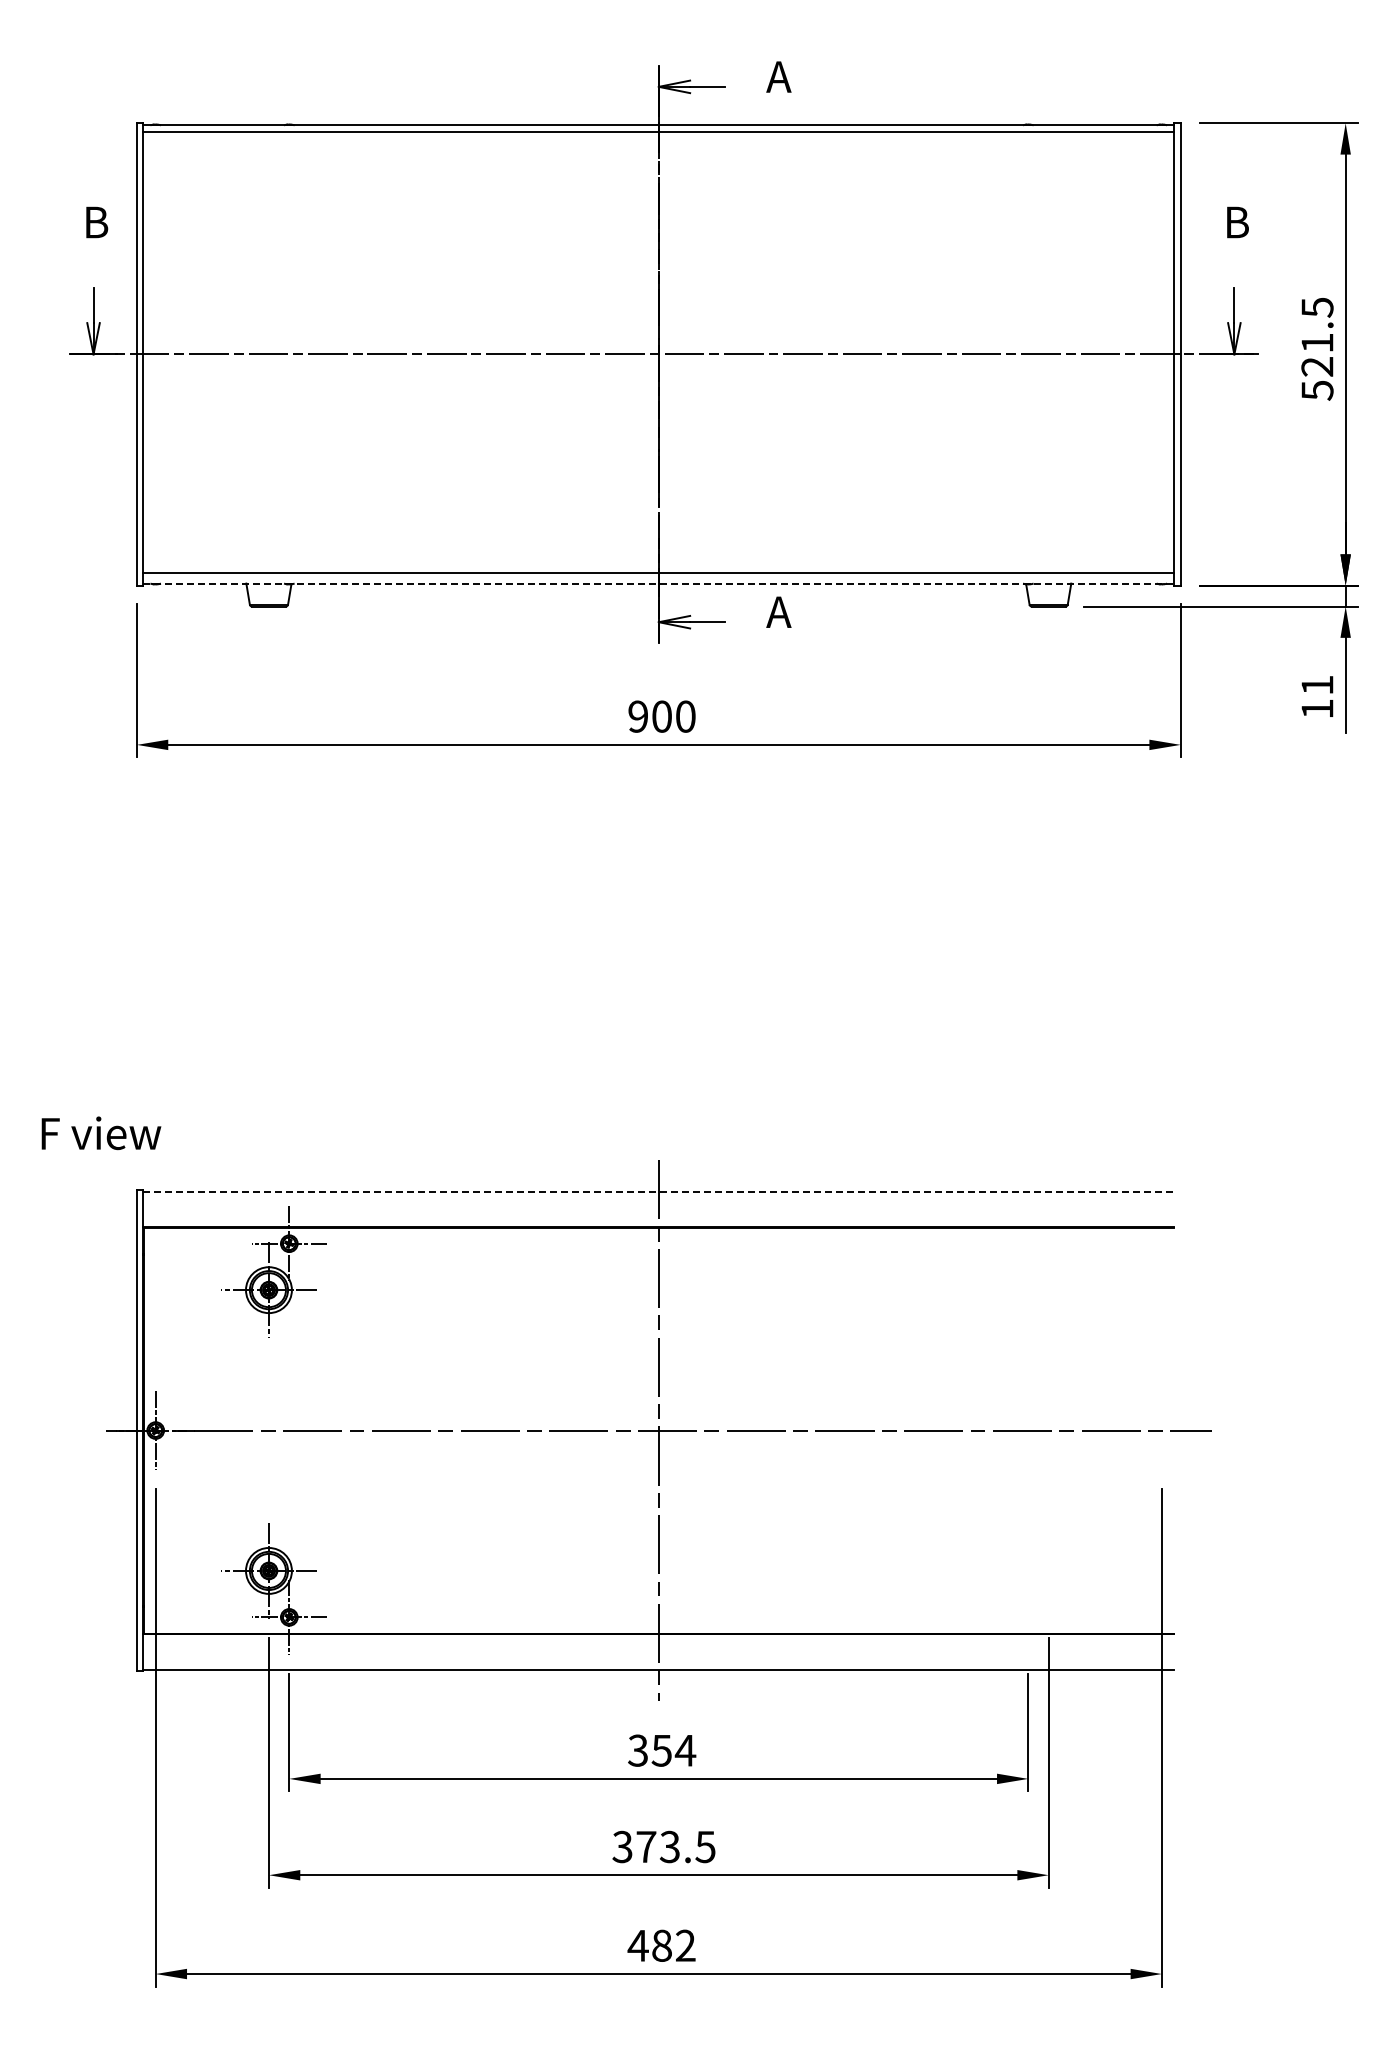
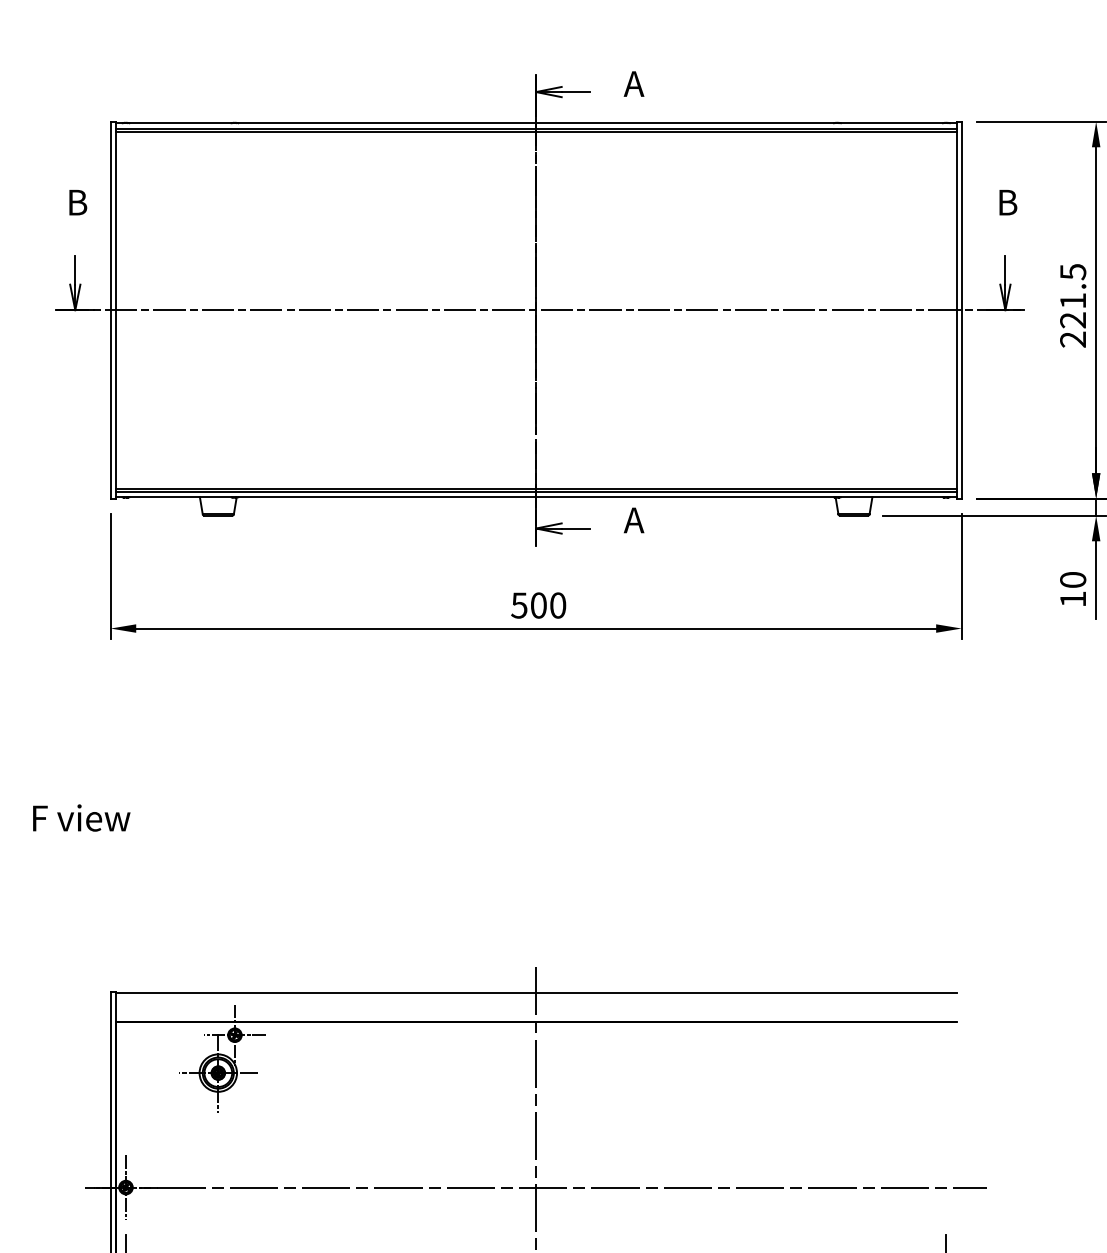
line: (658, 135) -> (535, 131), added
text: (1317, 390) -> (1073, 339), 521.5 -> 221.5
line: (658, 577) -> (535, 492), added
line: (658, 583) -> (535, 496), dashed -> solid
text: (1317, 684) -> (1073, 579), 11 -> 10
text: (637, 716) -> (518, 605), 900 -> 500
text: (101, 1133) -> (81, 818), moved
line: (658, 1191) -> (535, 992), dashed -> solid

